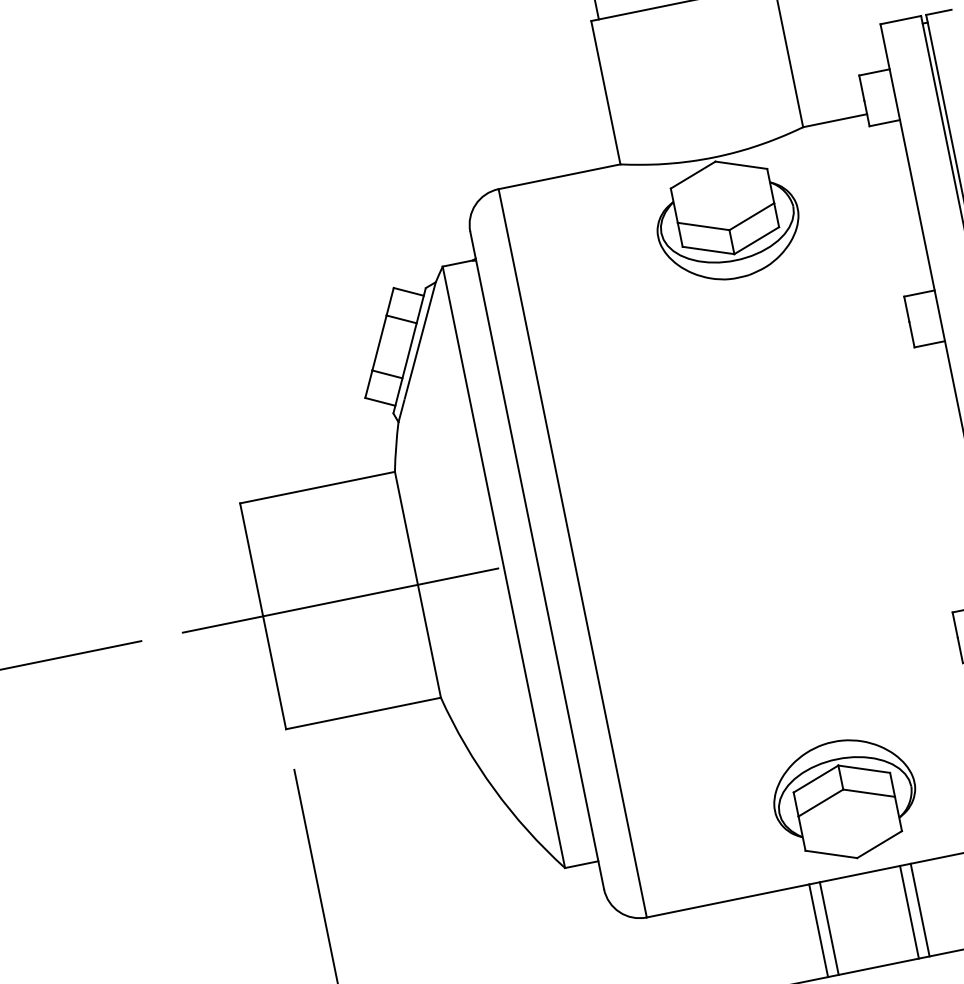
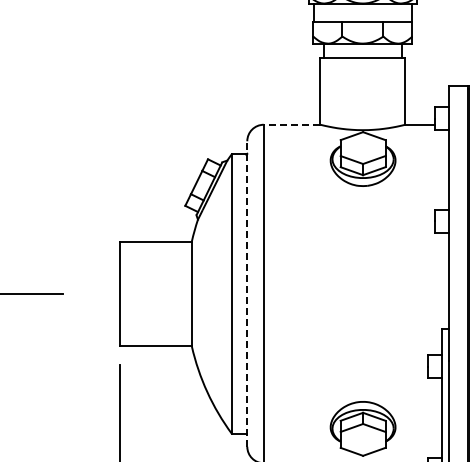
line: (558, 176) -> (291, 124), solid -> dashed
line: (537, 561) -> (247, 294), solid -> dashed
line: (339, 601) -> (155, 294), removed

